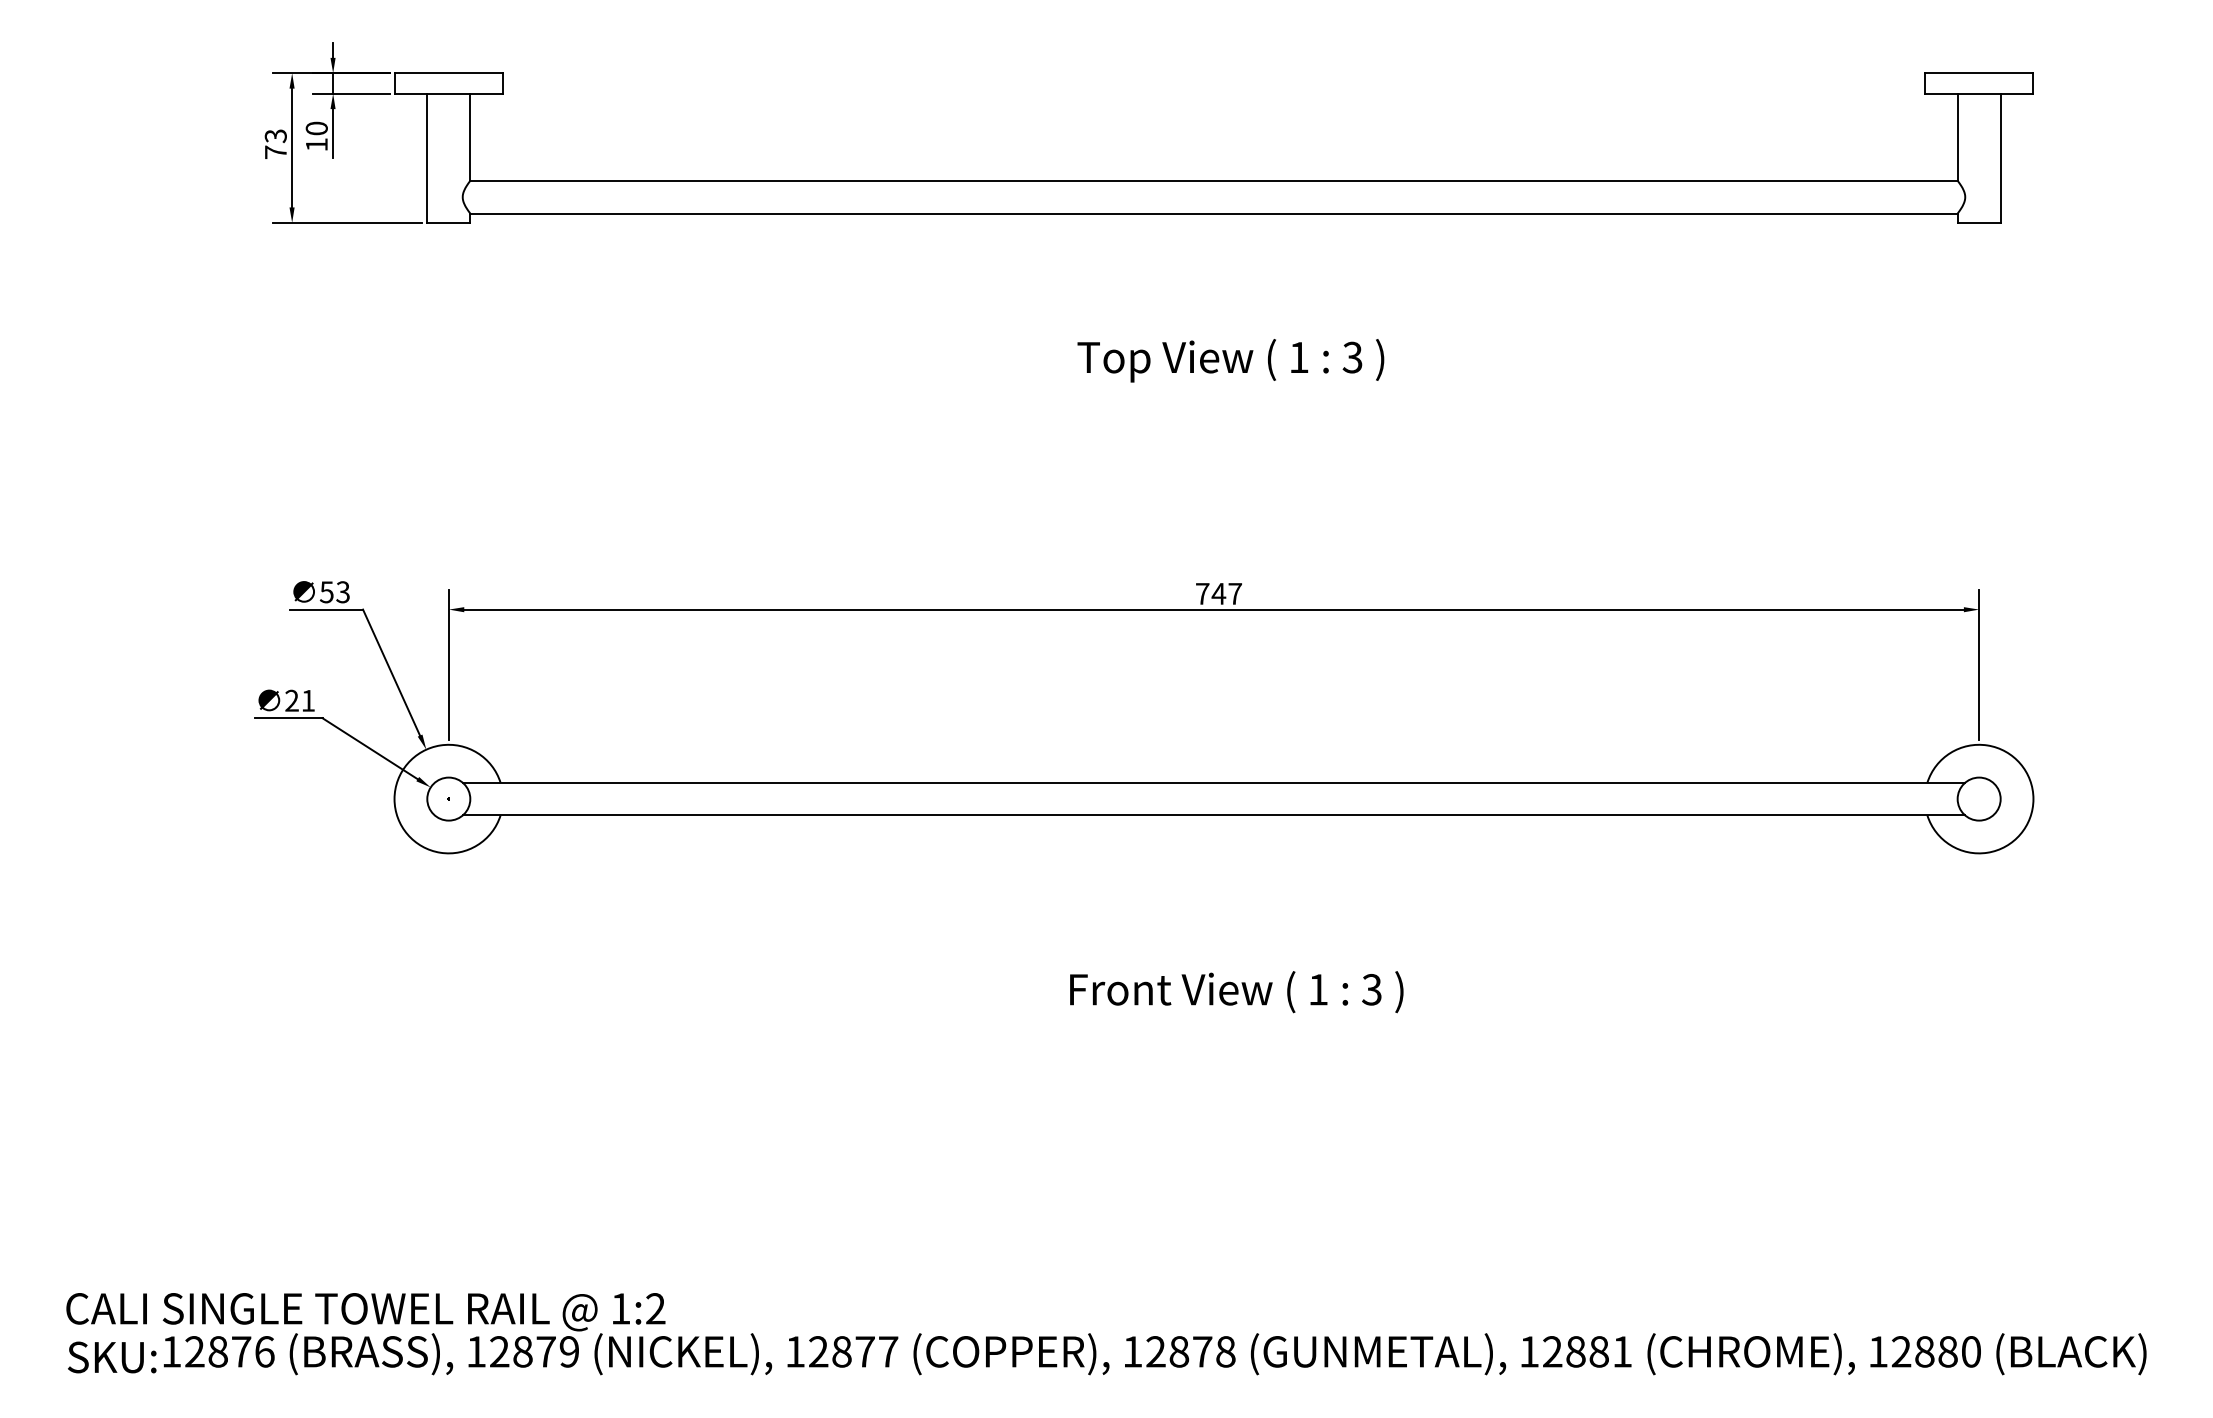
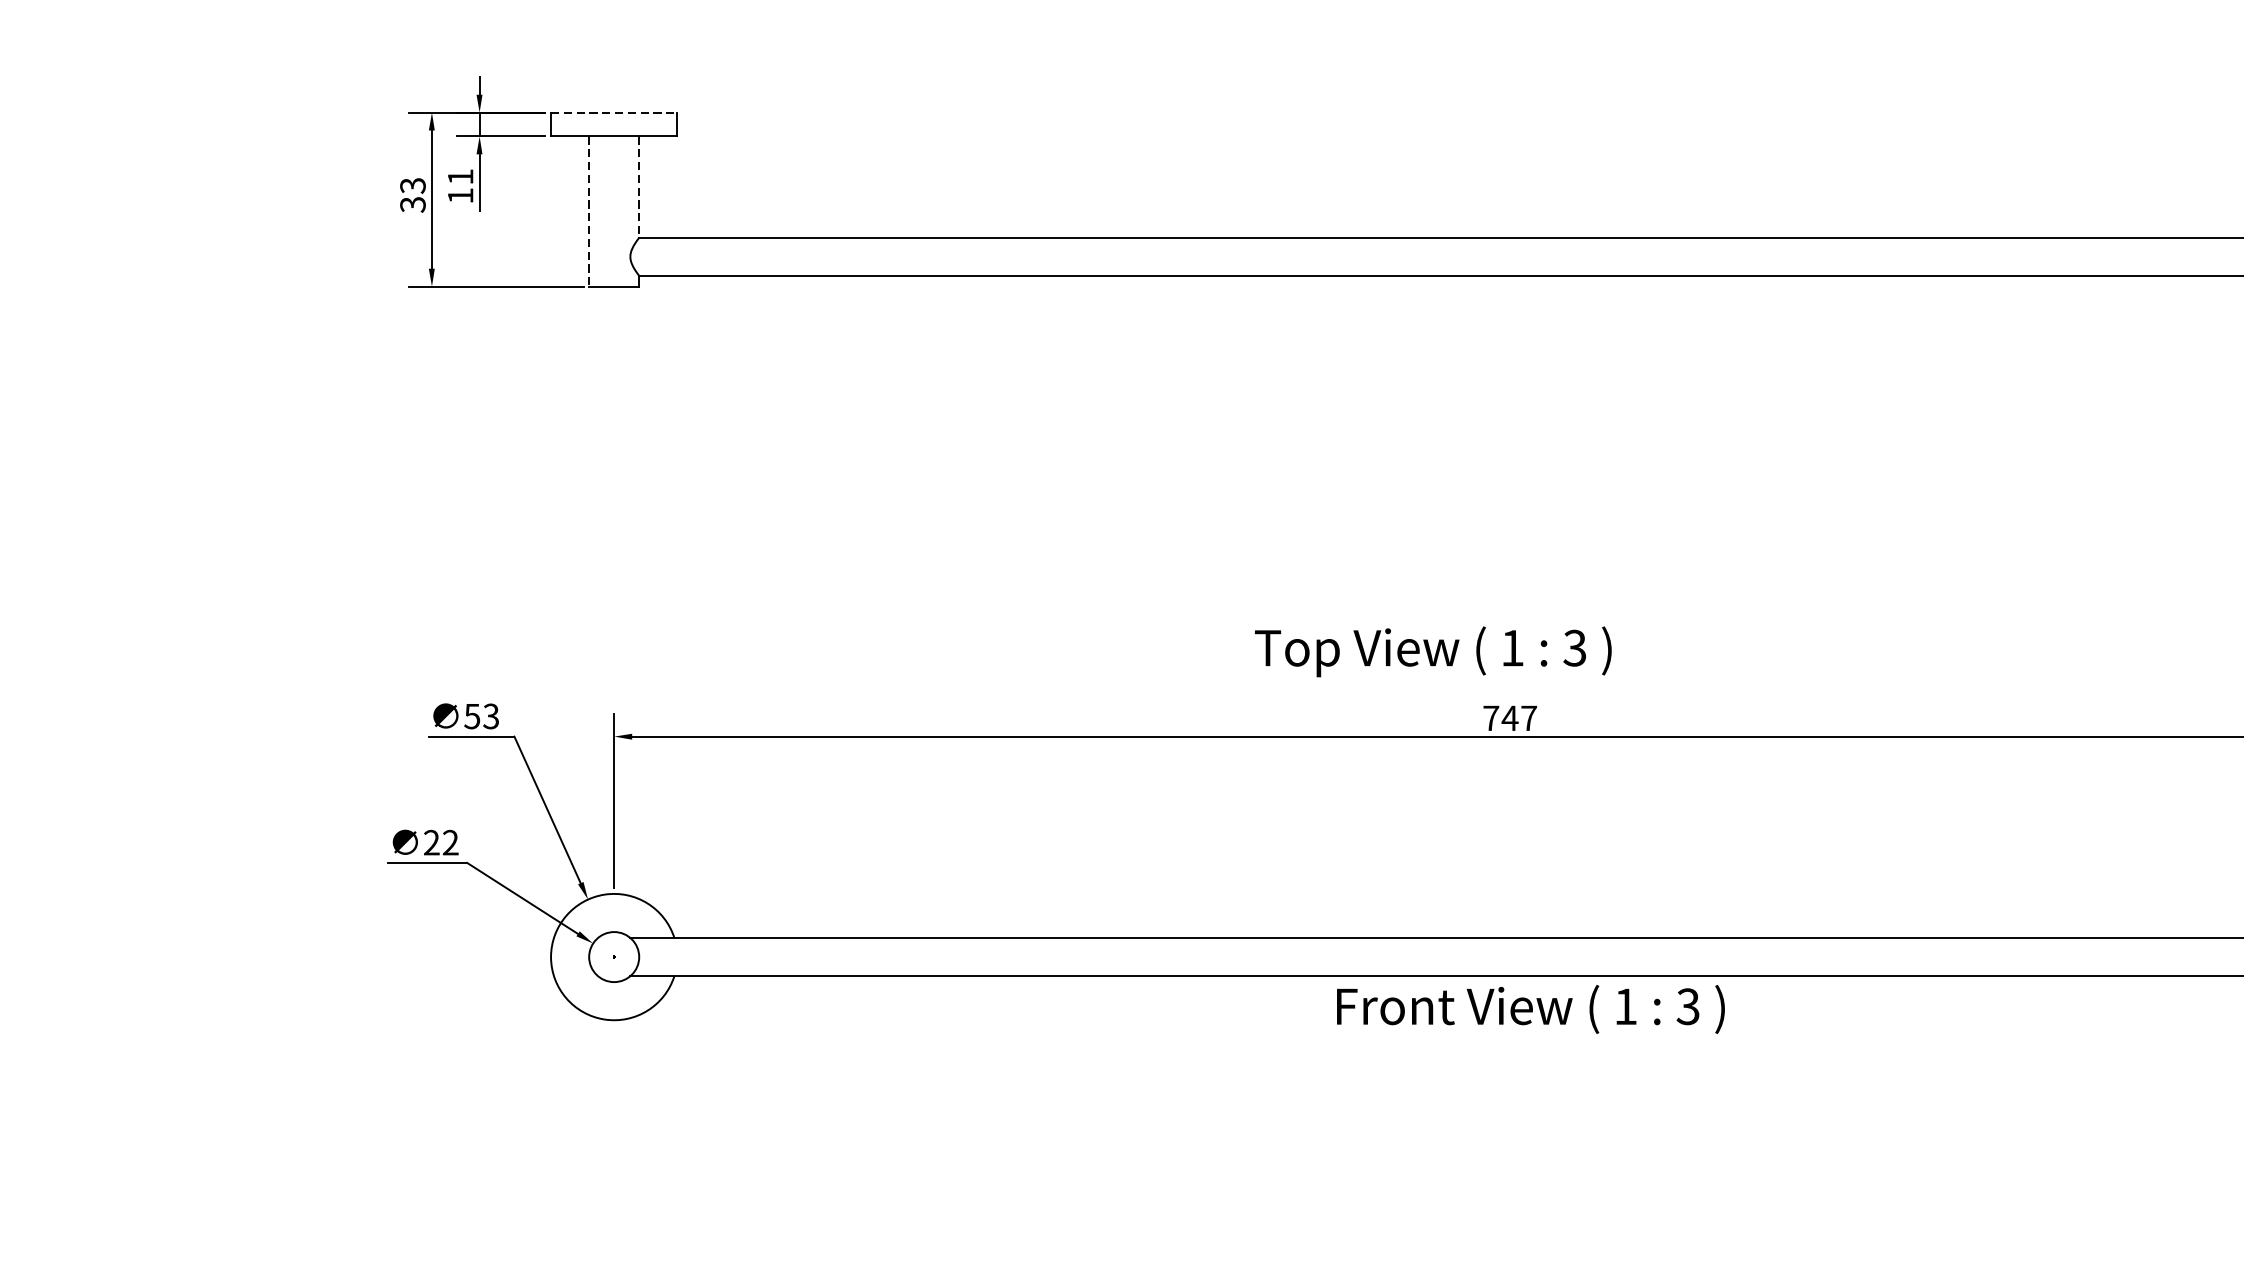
line: (449, 73) -> (614, 112), solid -> dashed
text: (316, 128) -> (460, 176), 10 -> 11
line: (470, 137) -> (639, 187), solid -> dashed
text: (275, 152) -> (412, 204), 73 -> 33
line: (427, 158) -> (589, 211), solid -> dashed
text: (1230, 360) -> (1432, 651), moved
text: (308, 700) -> (450, 842), 21 -> 22
text: (1236, 992) -> (1530, 1009), moved

